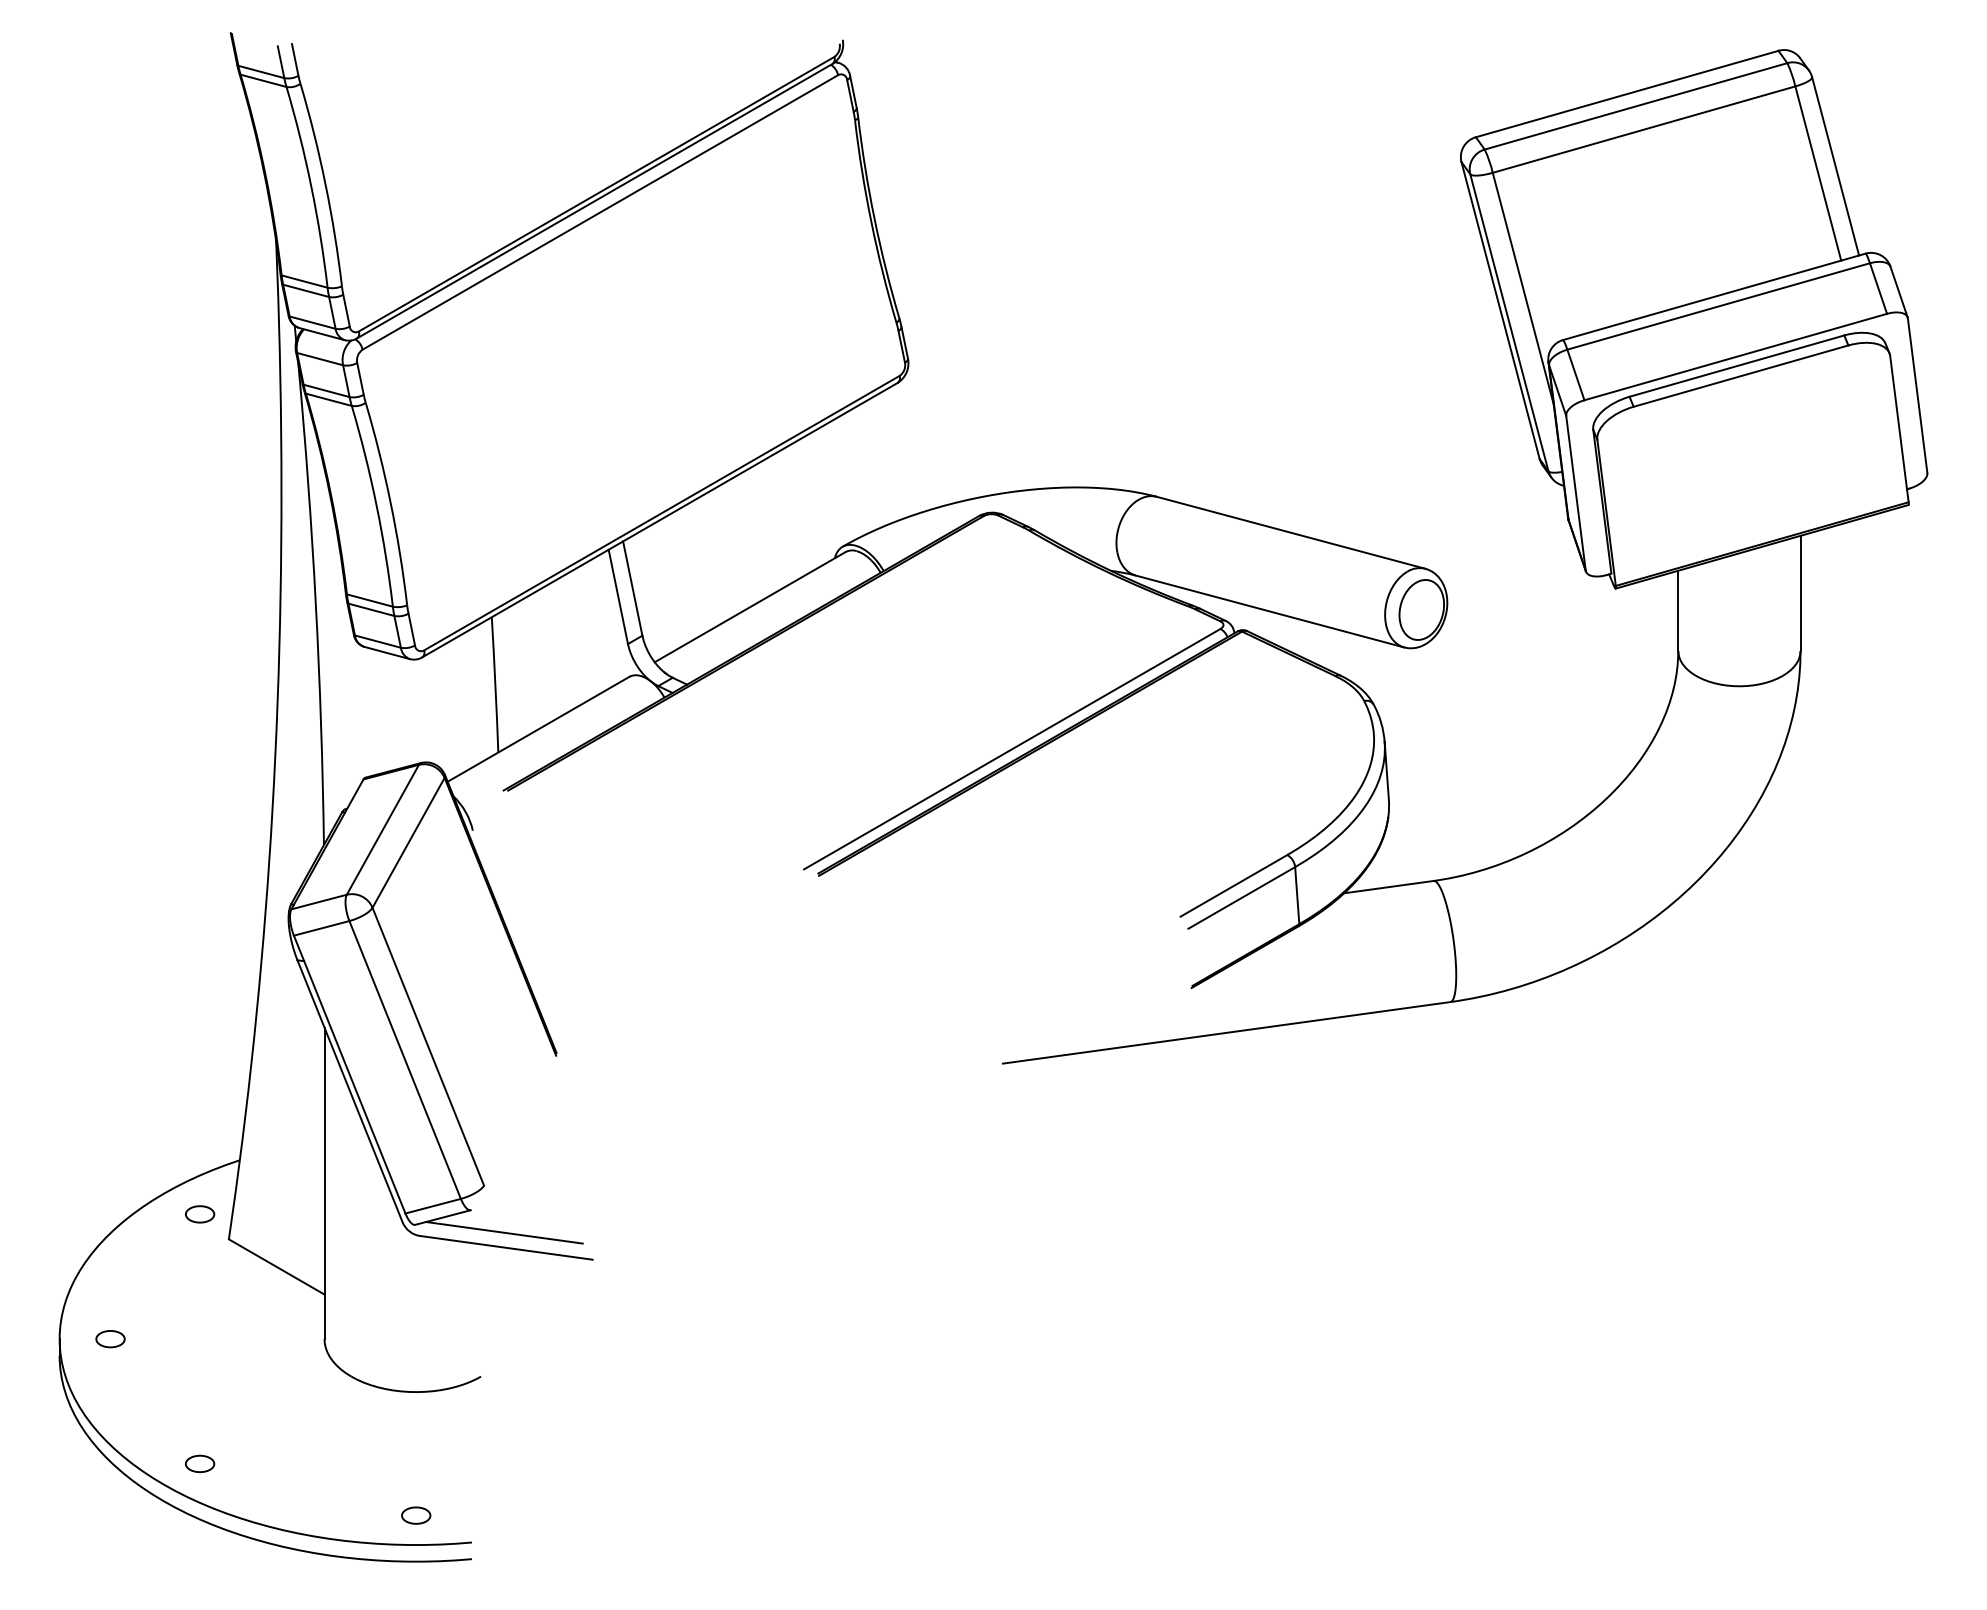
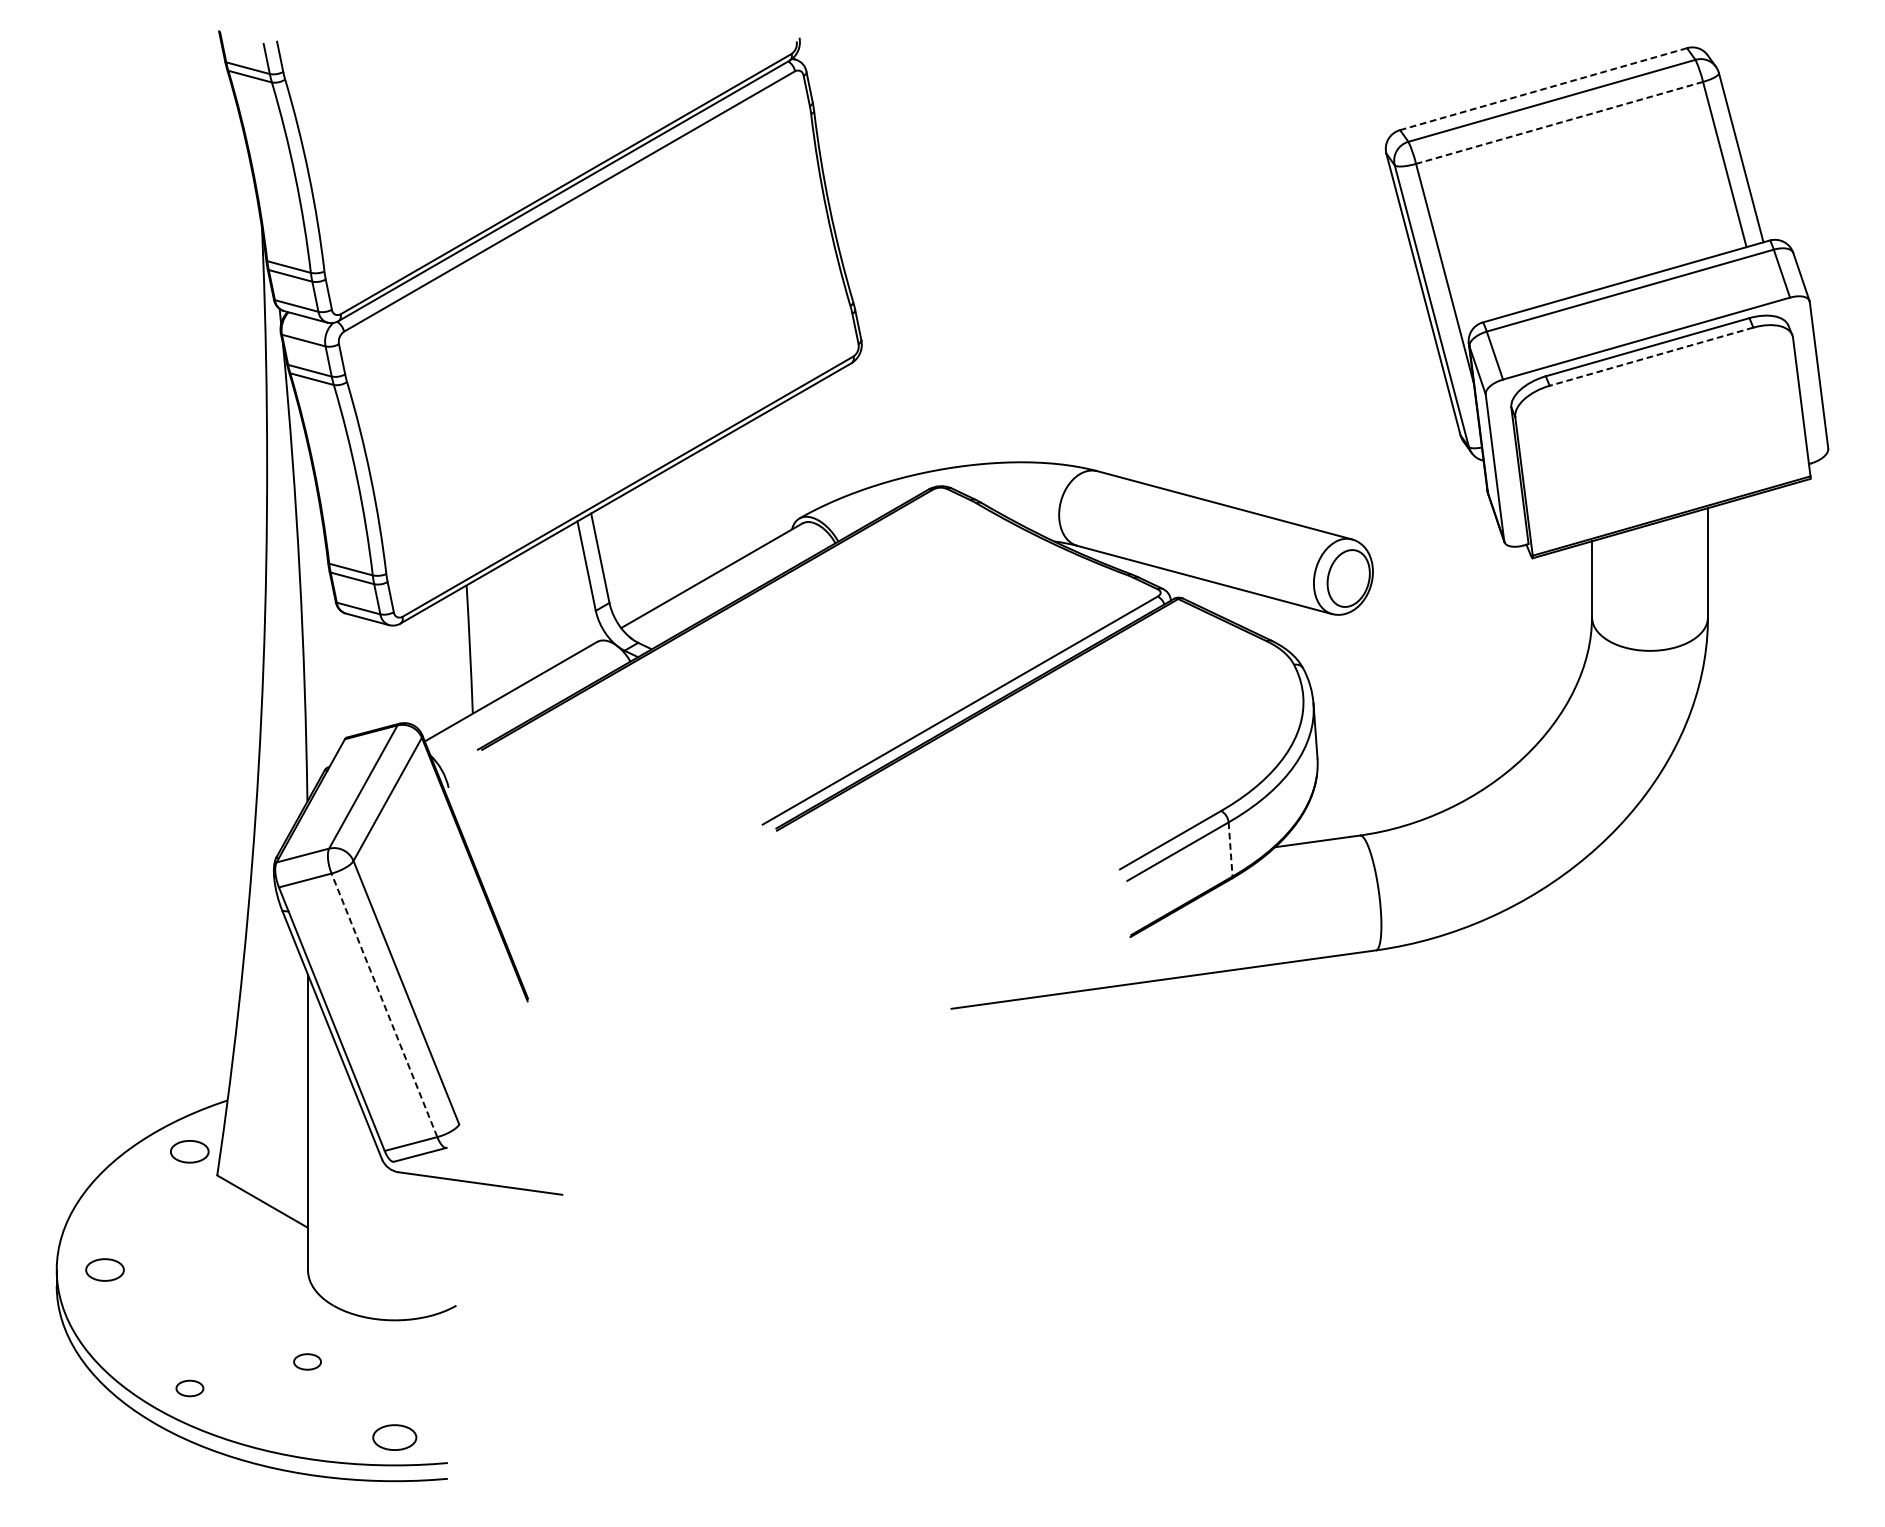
line: (1626, 94) -> (1542, 89), solid -> dashed
line: (1643, 129) -> (1559, 122), solid -> dashed
line: (1741, 376) -> (1651, 357), solid -> dashed
line: (1297, 895) -> (1230, 849), solid -> dashed
line: (405, 1059) -> (384, 1004), solid -> dashed
part: (200, 1214) -> (190, 1151), size x1.4
line: (504, 1232) -> (478, 1168), removed
part: (110, 1339) -> (104, 1270), size x1.4
part: (324, 1435) -> (307, 1361), added
part: (416, 1515) -> (395, 1437), size x1.6

